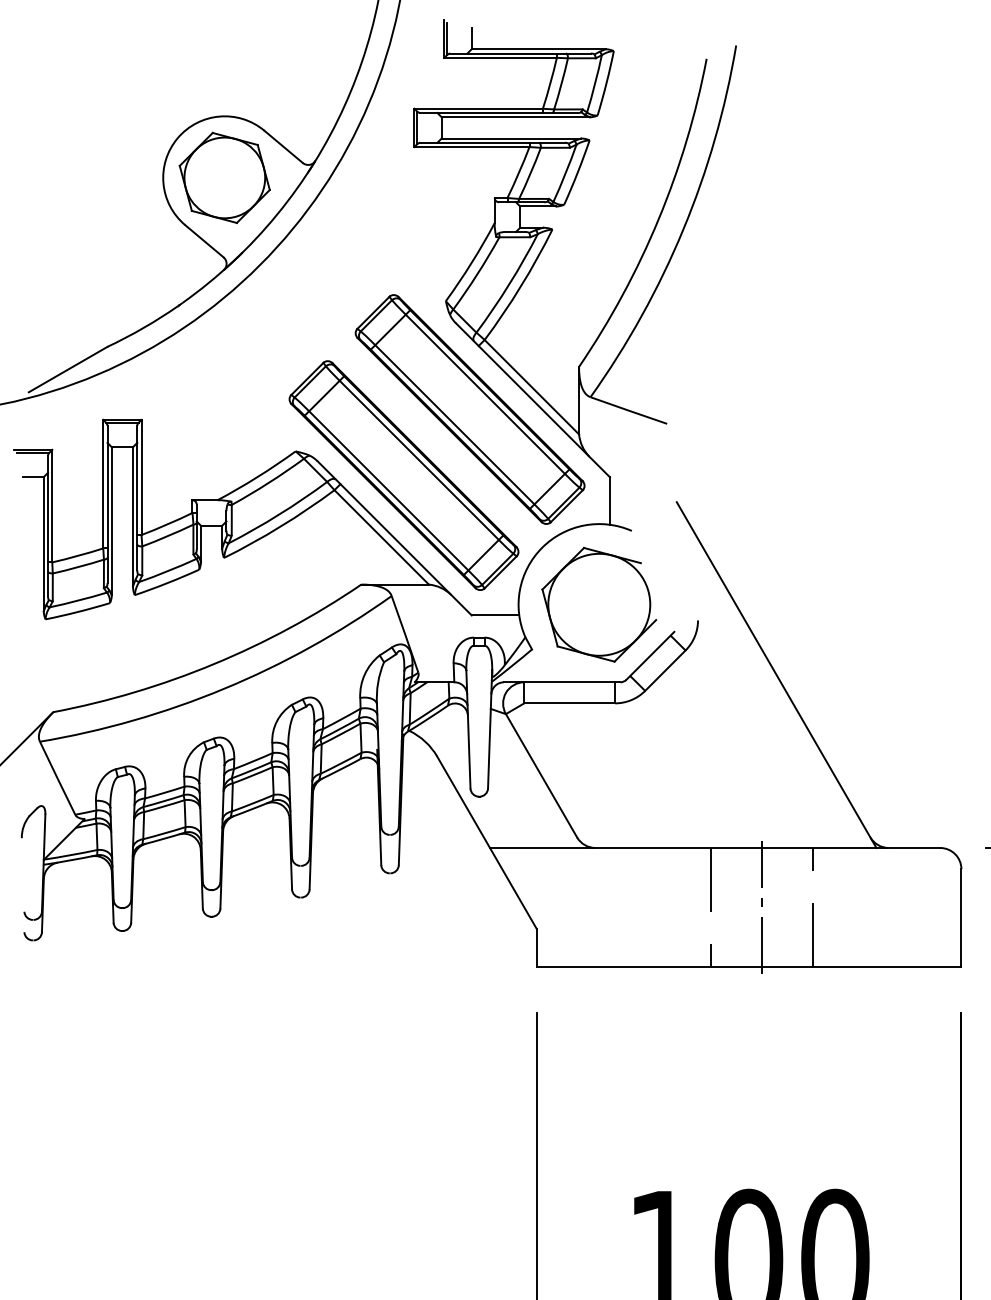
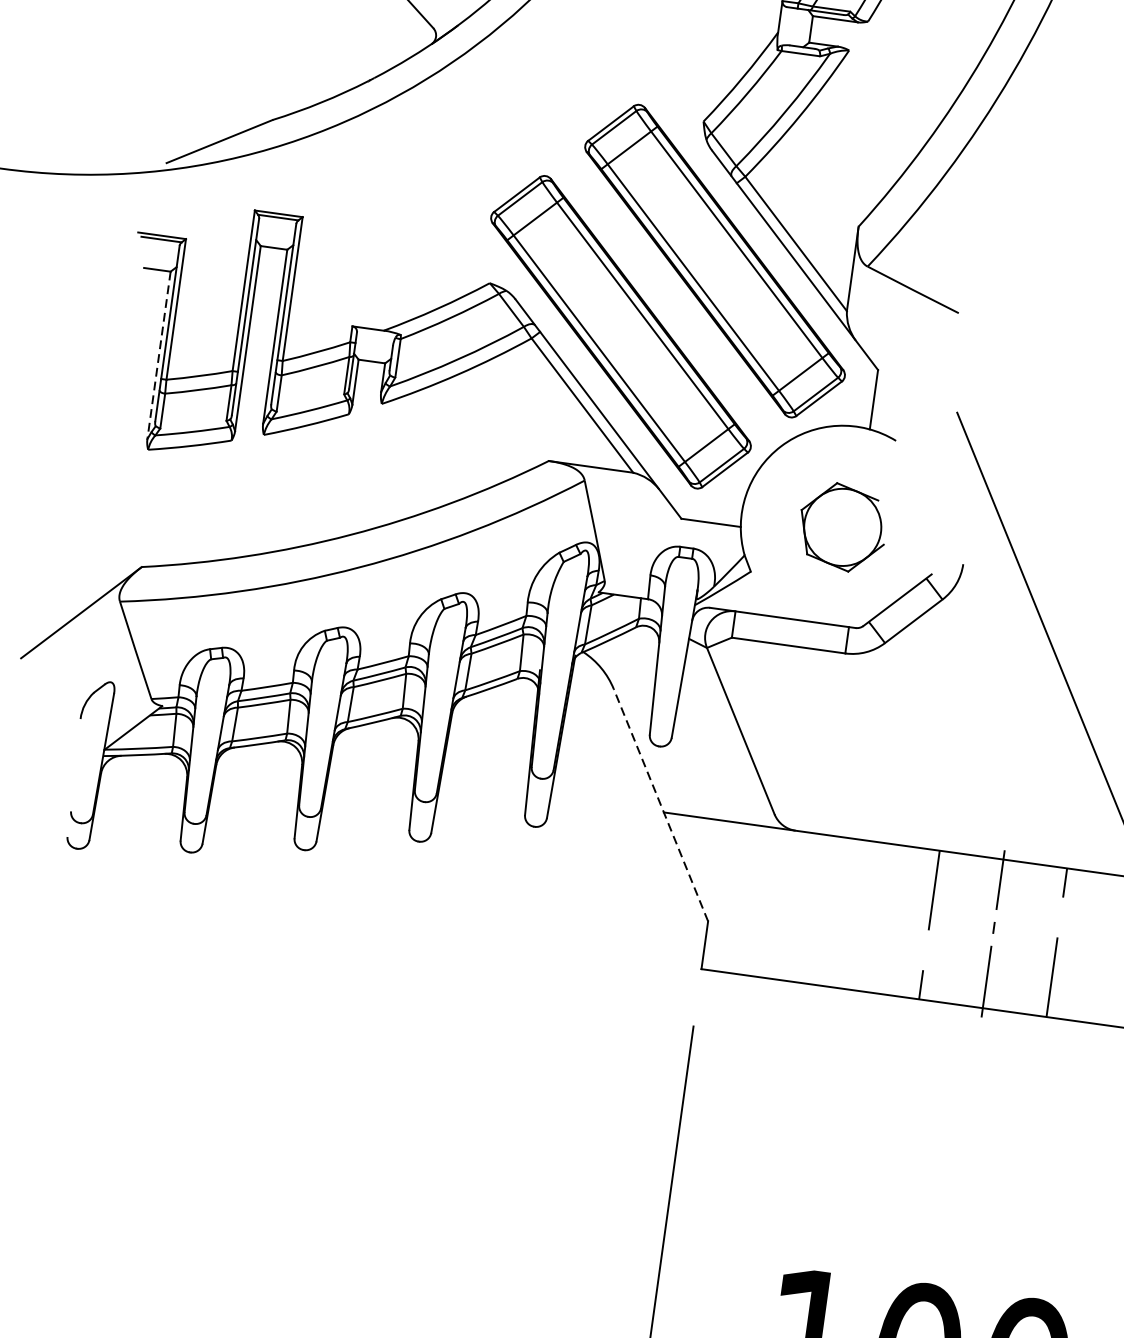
line: (43, 544) -> (158, 355), solid -> dashed
part: (599, 604) -> (842, 527), size x0.6
line: (486, 842) -> (660, 804), solid -> dashed

